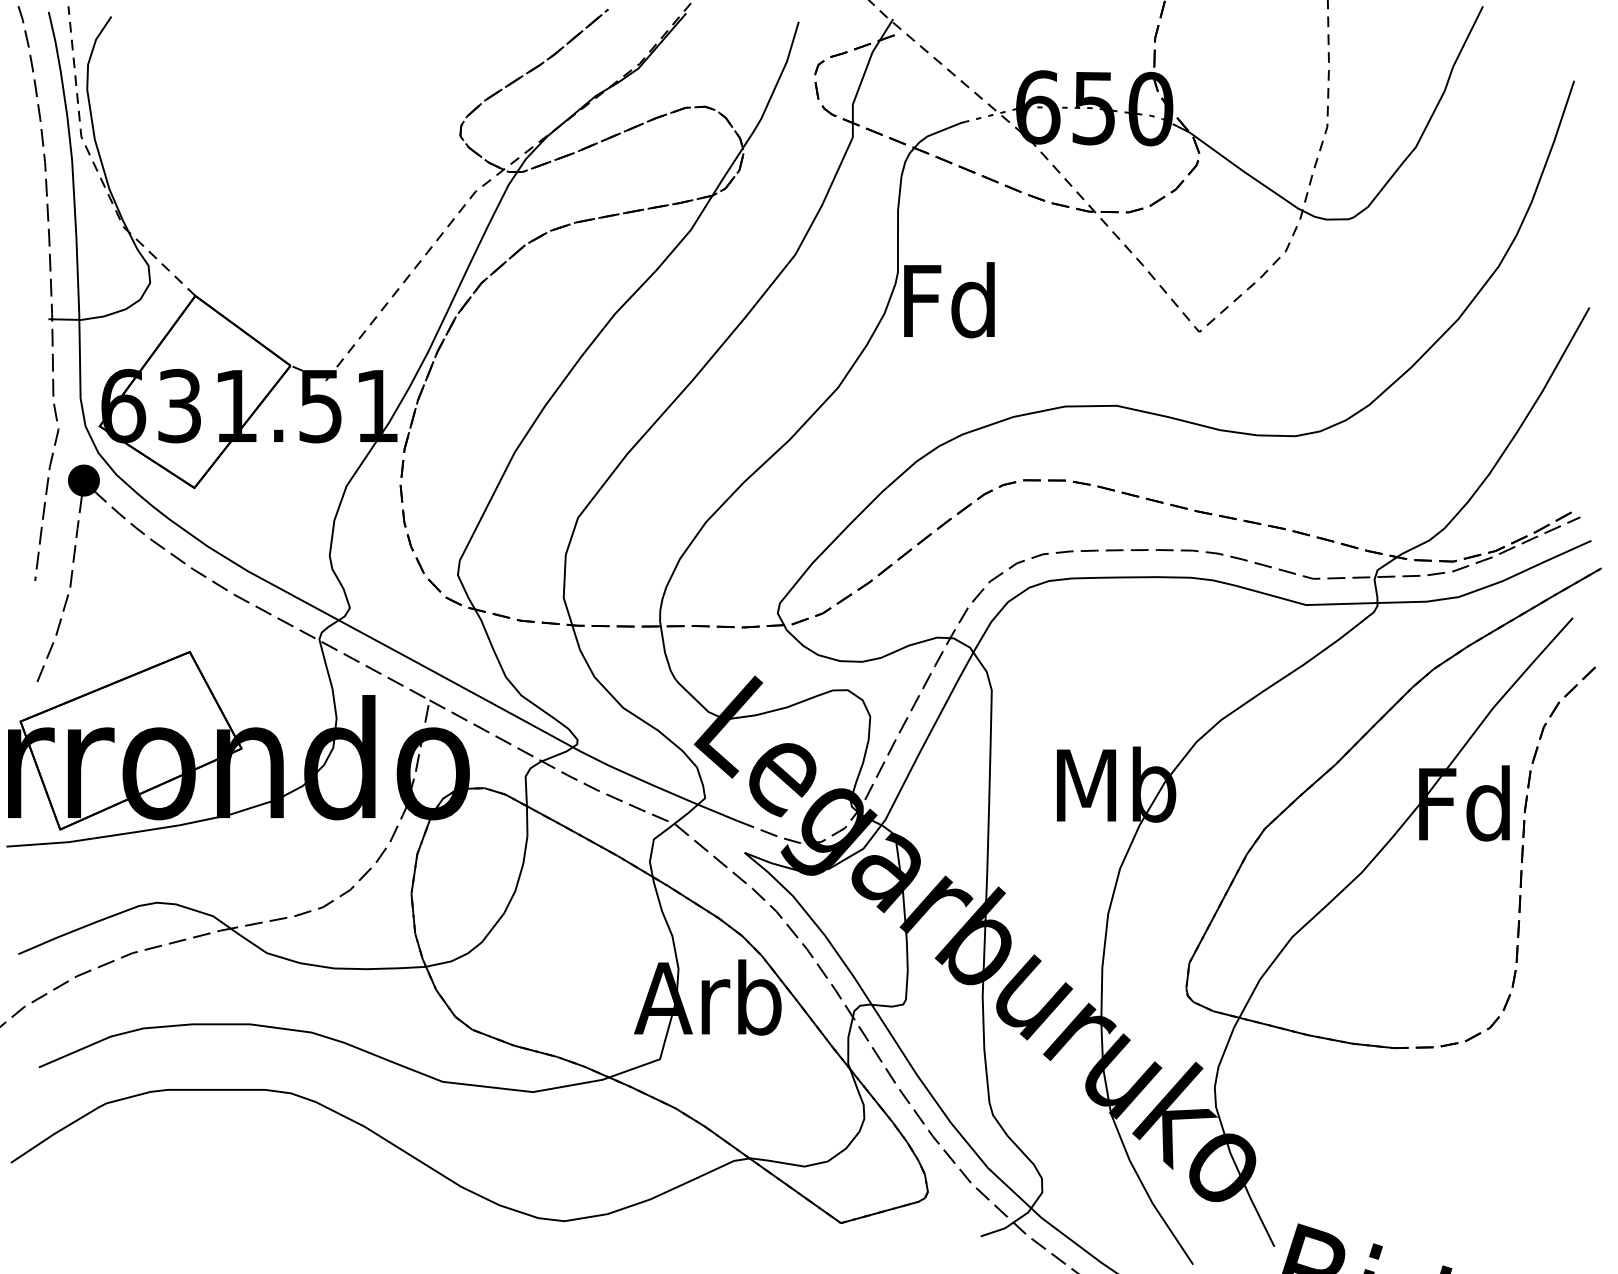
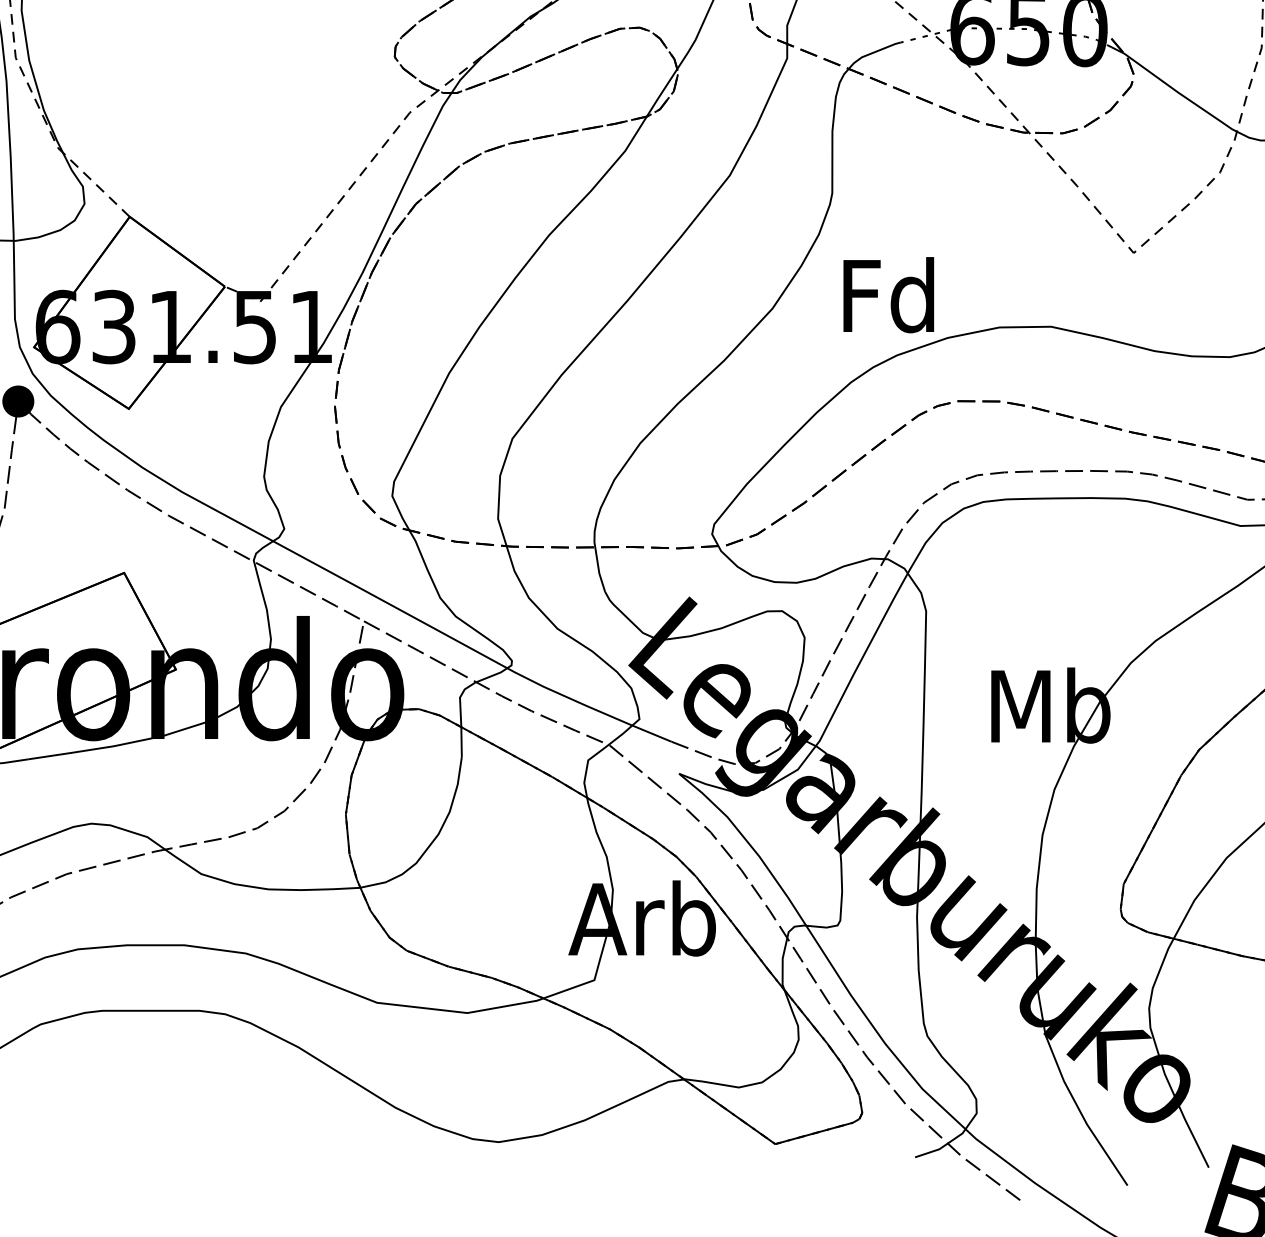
text: (949, 300) -> (888, 295), moved

